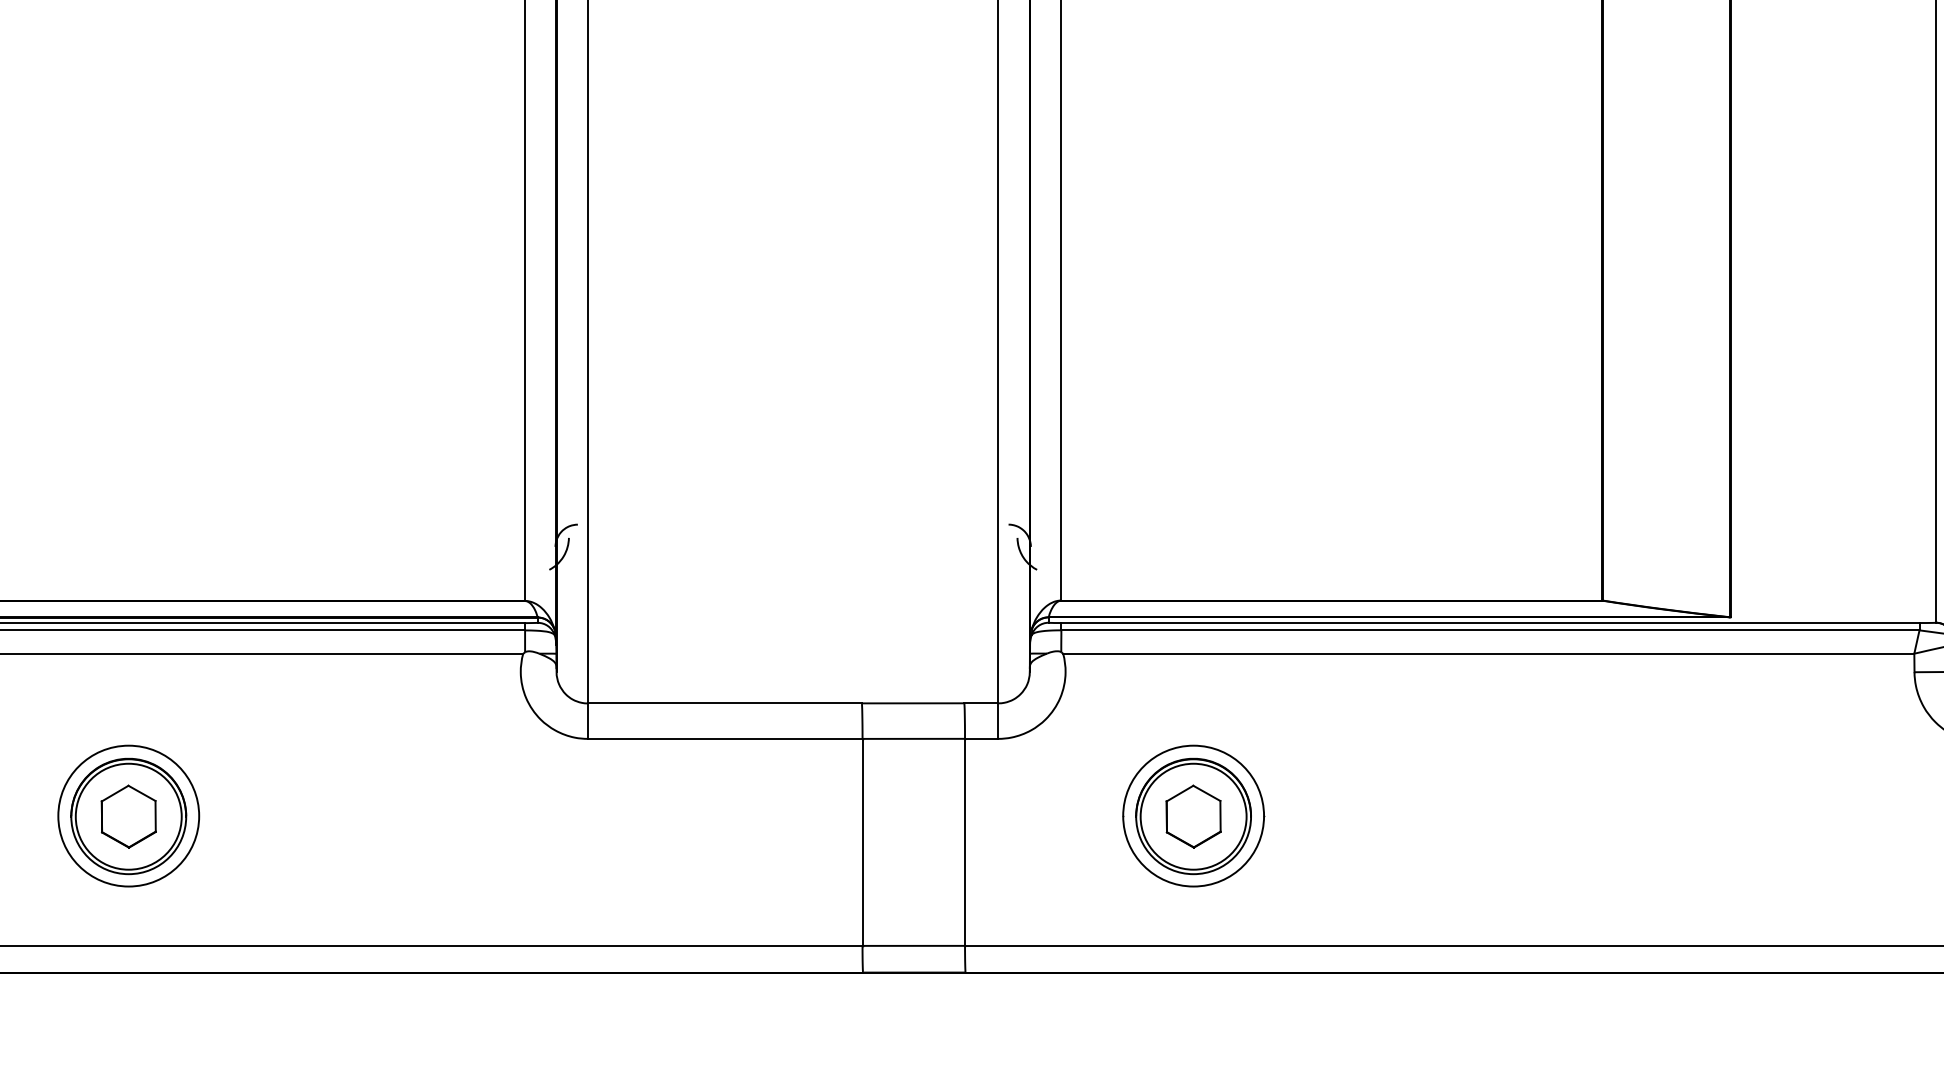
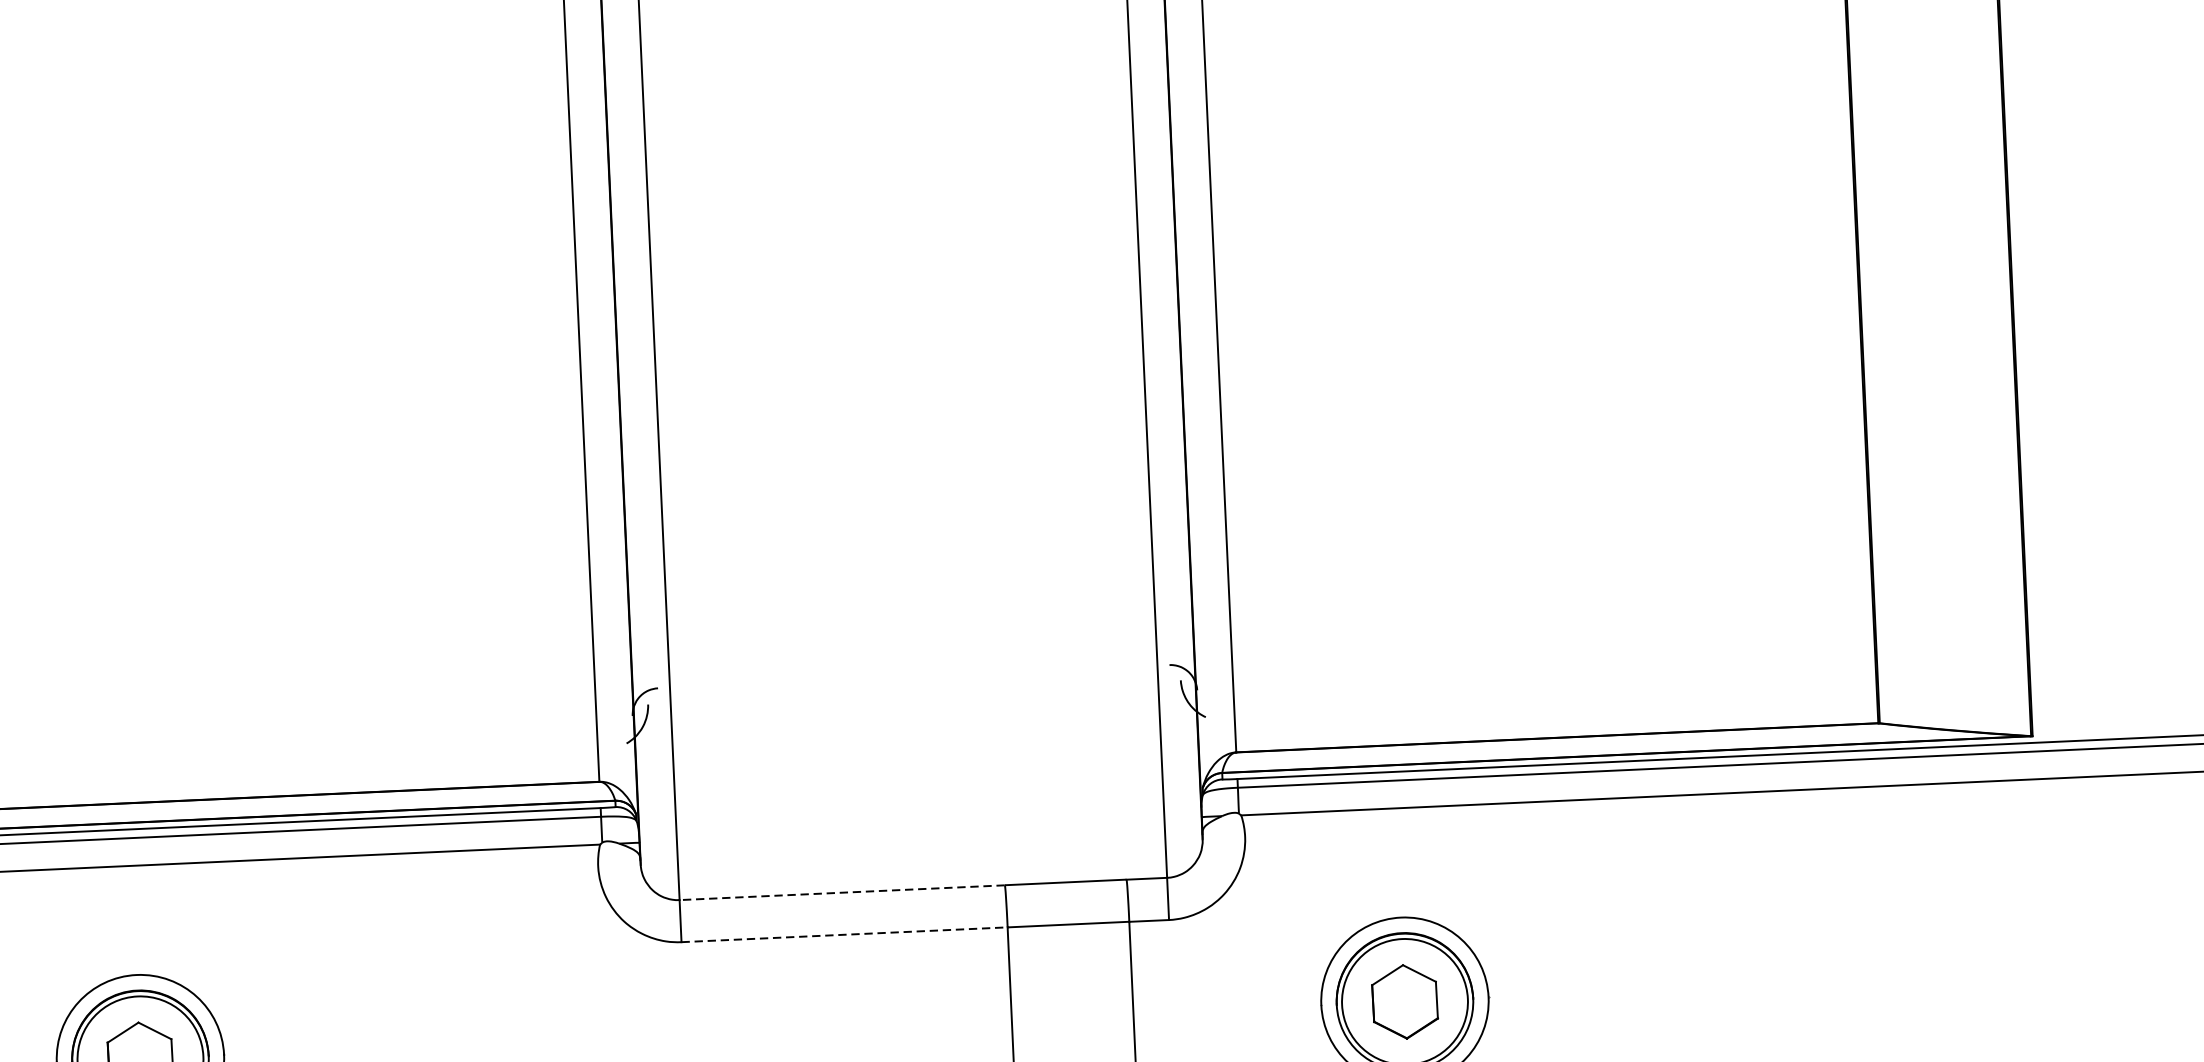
line: (724, 703) -> (841, 892), solid -> dashed
line: (725, 738) -> (844, 934), solid -> dashed

